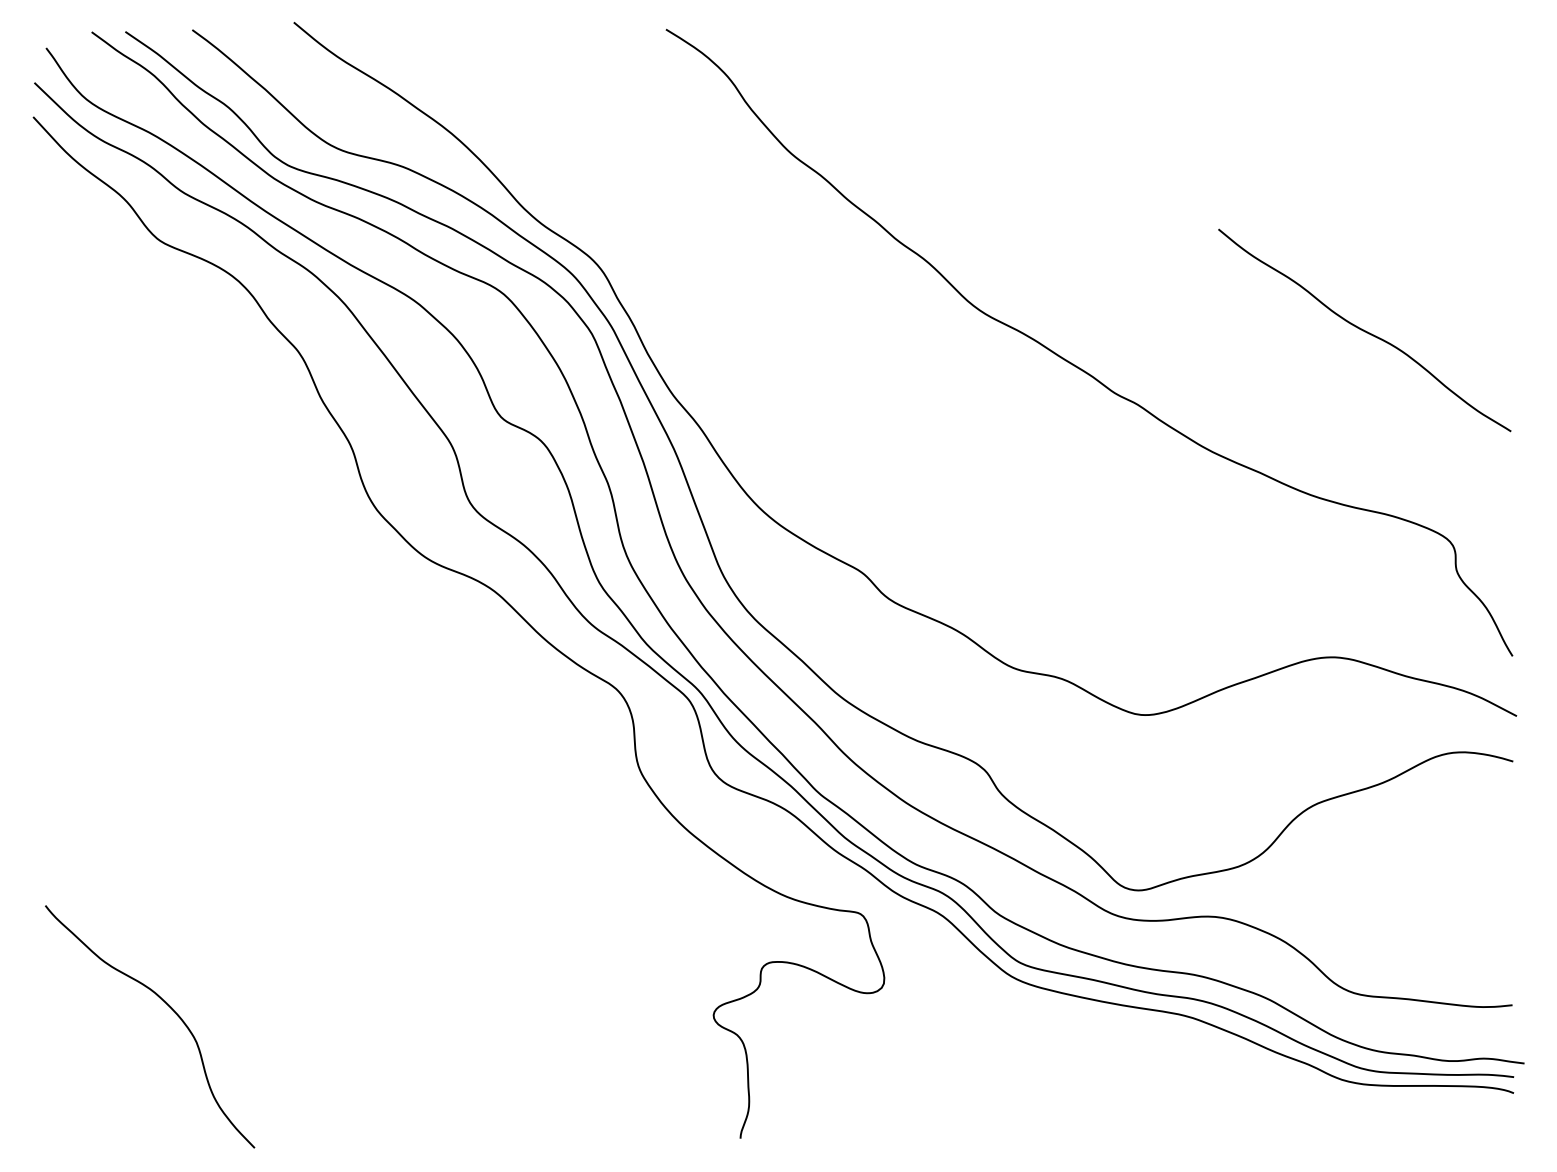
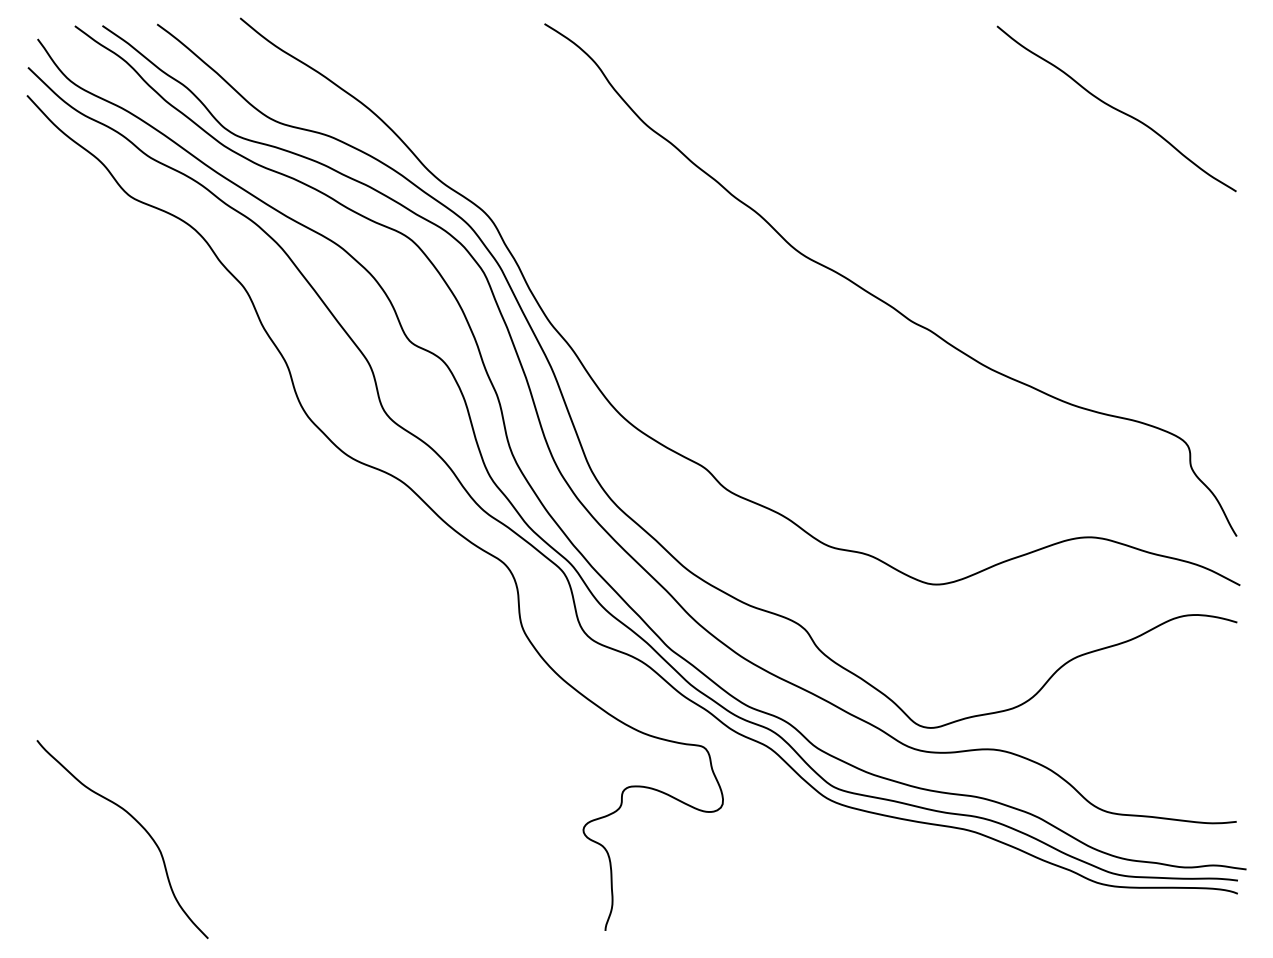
curve: (1364, 330) -> (1116, 108), moved

